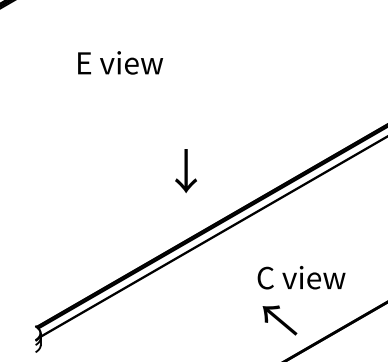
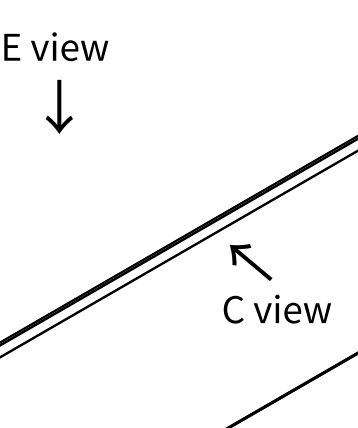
text: (185, 170) -> (58, 106), moved
text: (279, 320) -> (250, 262), moved

